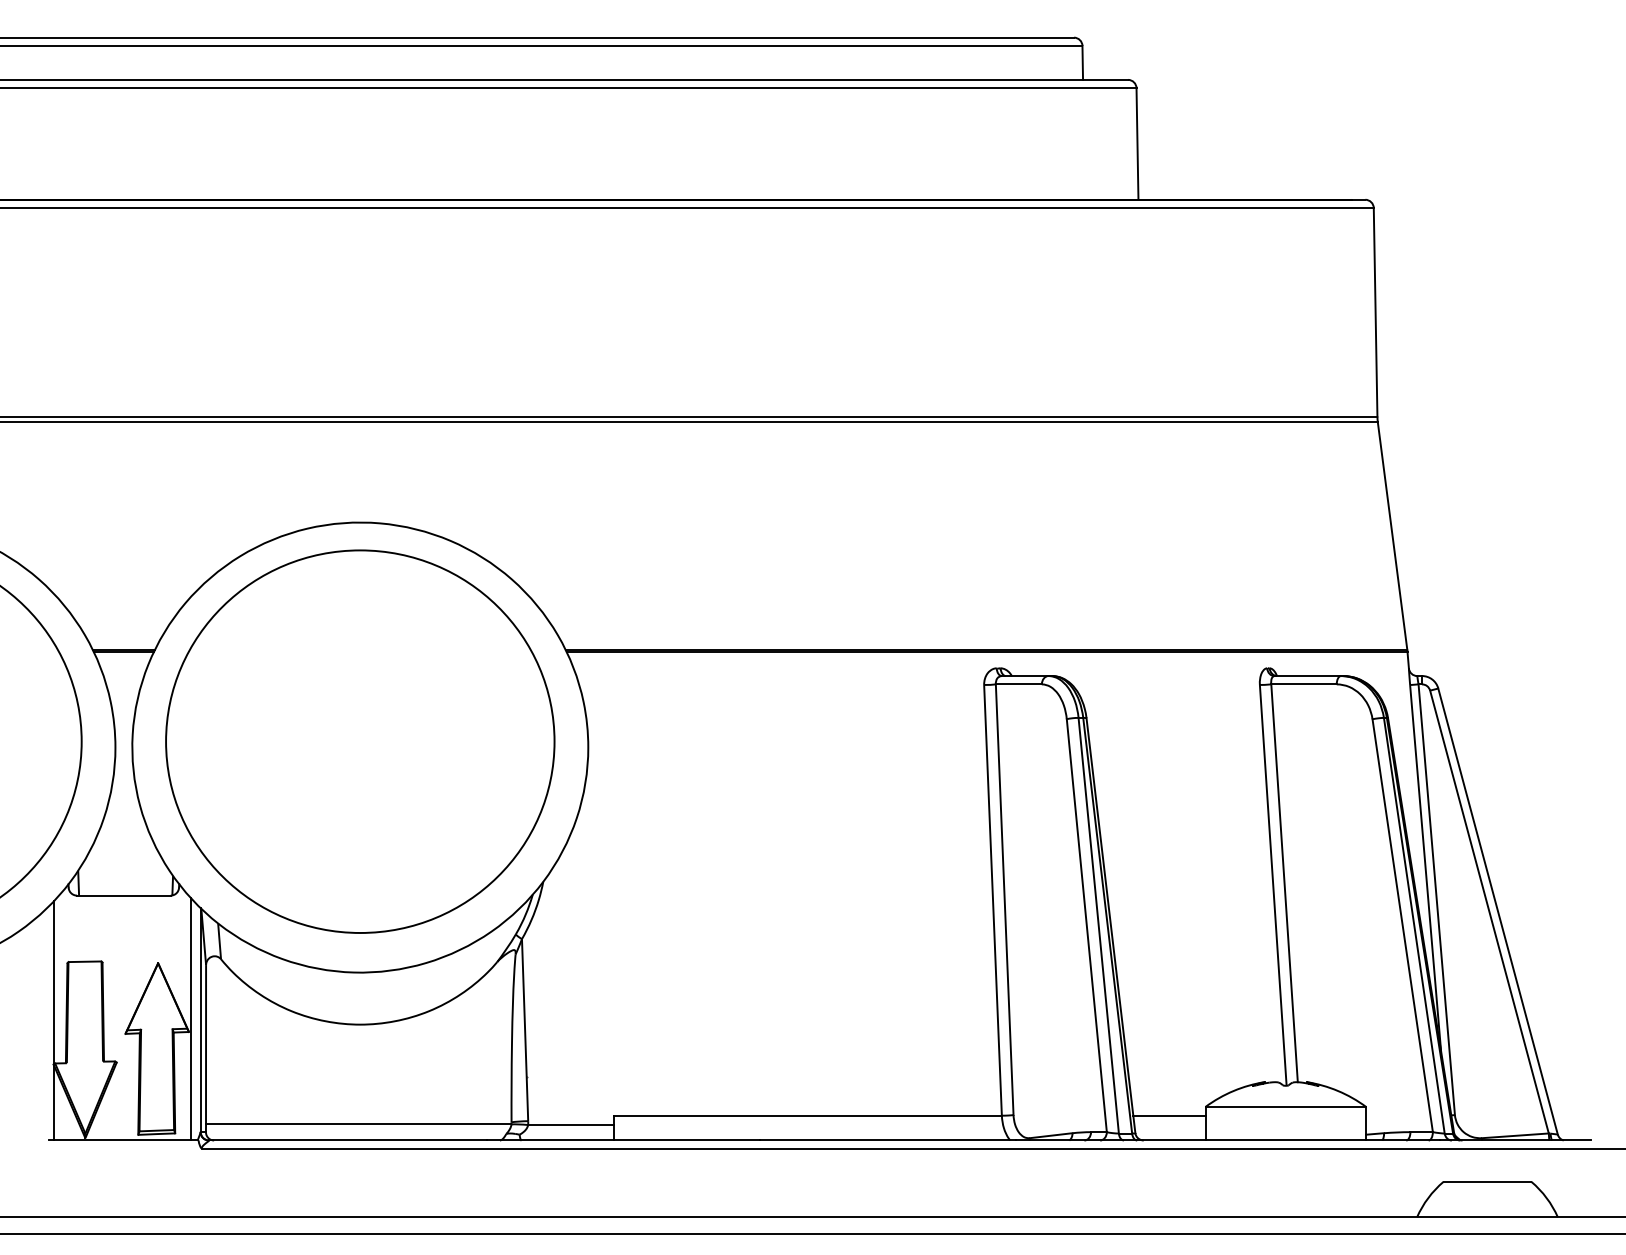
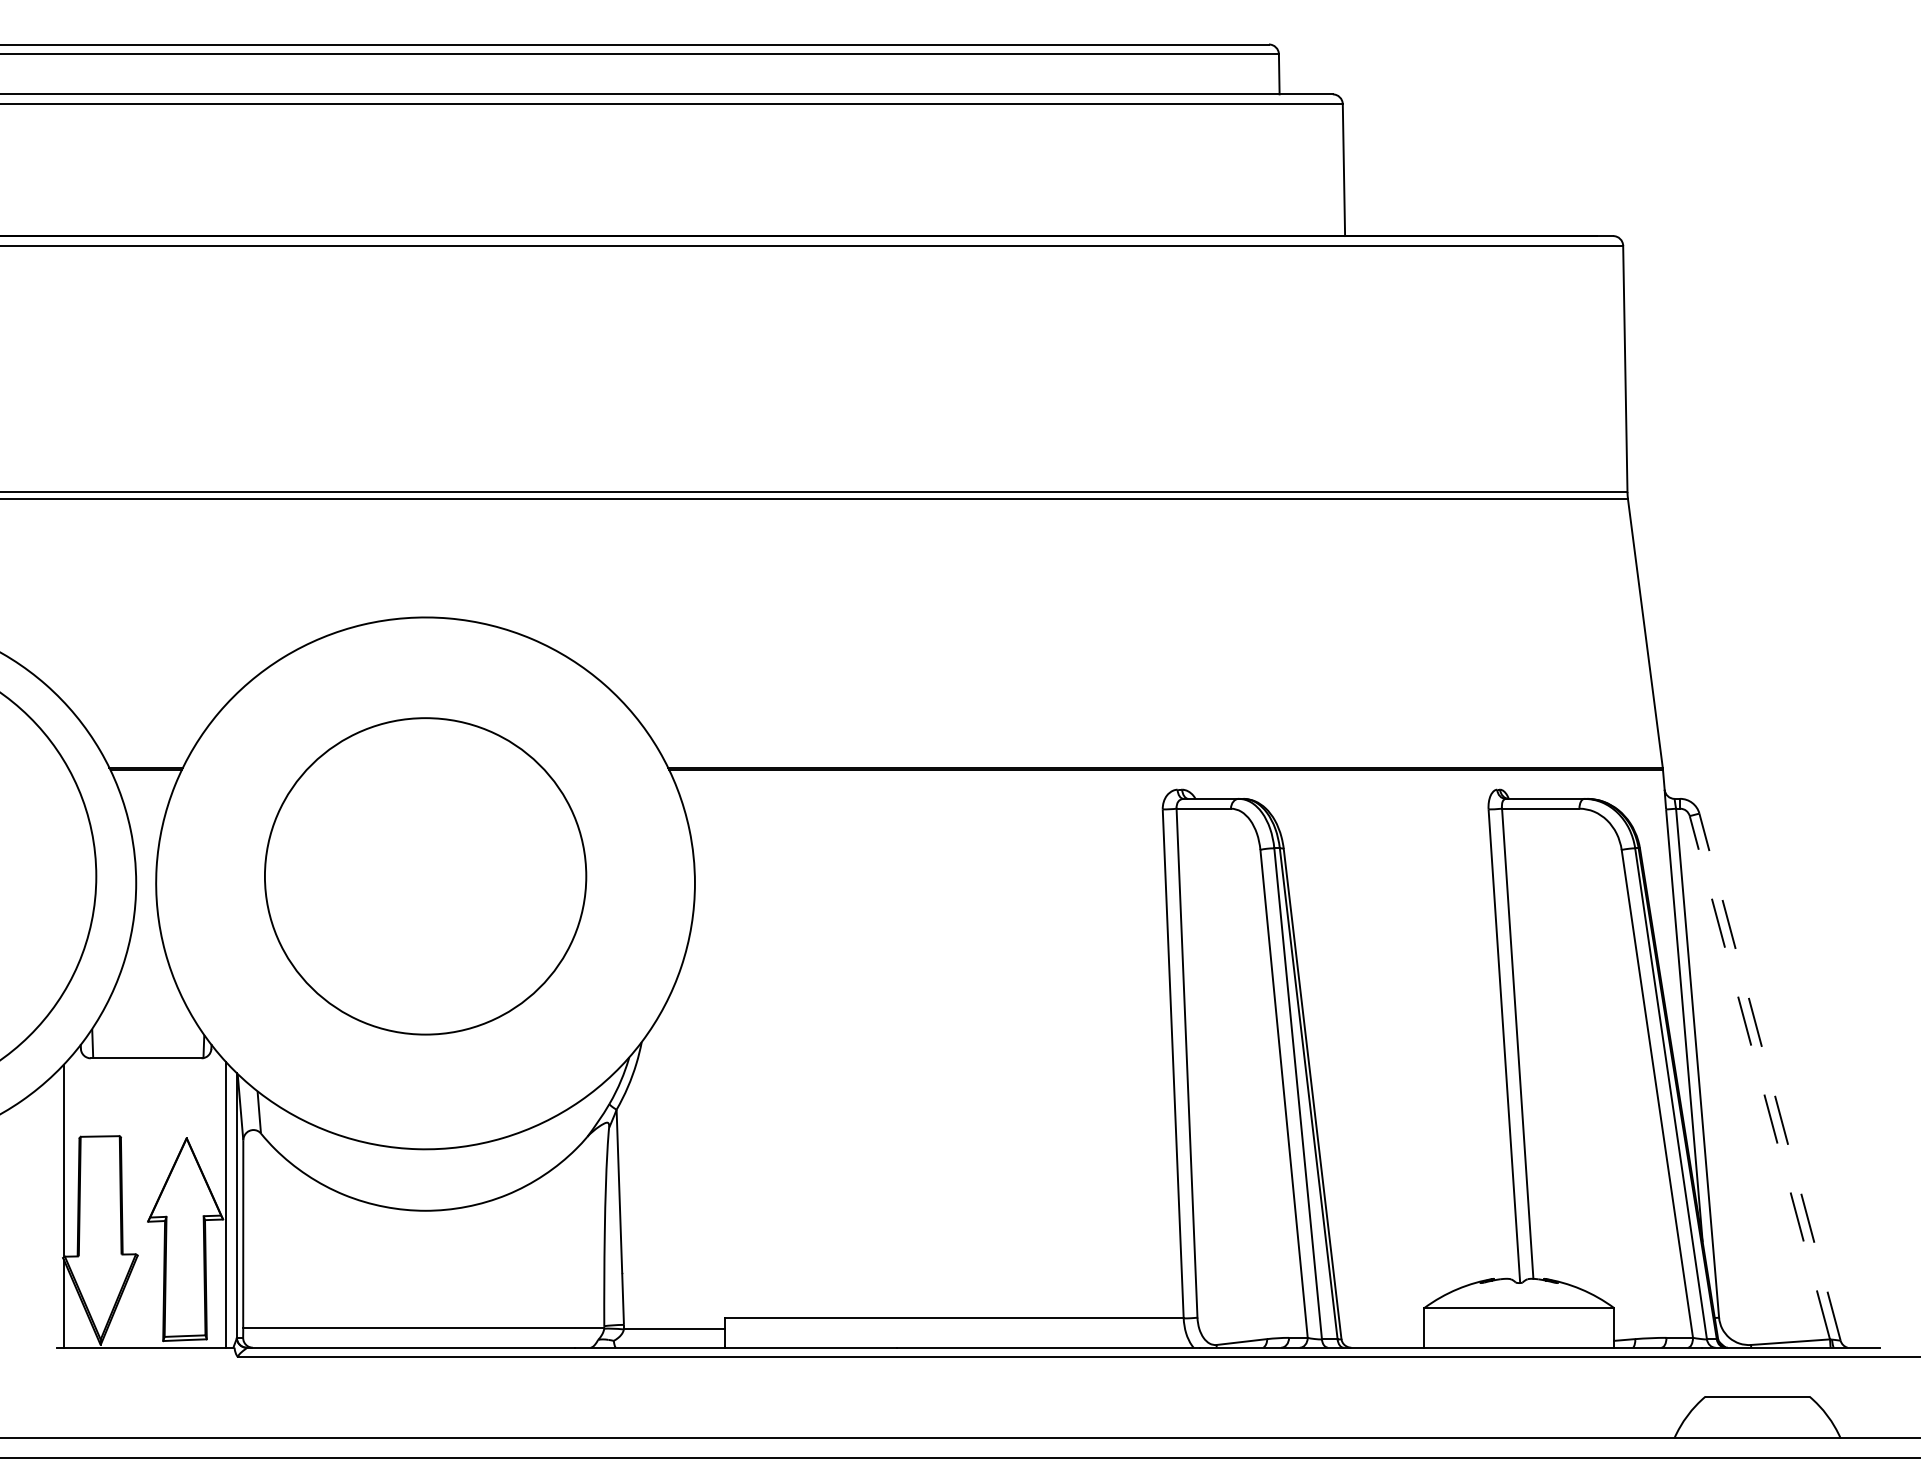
part: (360, 741) -> (425, 876), size x0.7
line: (1489, 911) -> (1759, 1077), solid -> dashed
line: (1498, 911) -> (1770, 1077), solid -> dashed
line: (1169, 1115) -> (1381, 1318), removed

